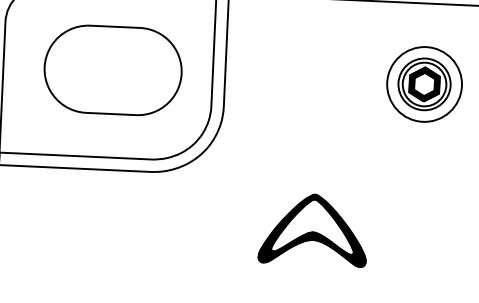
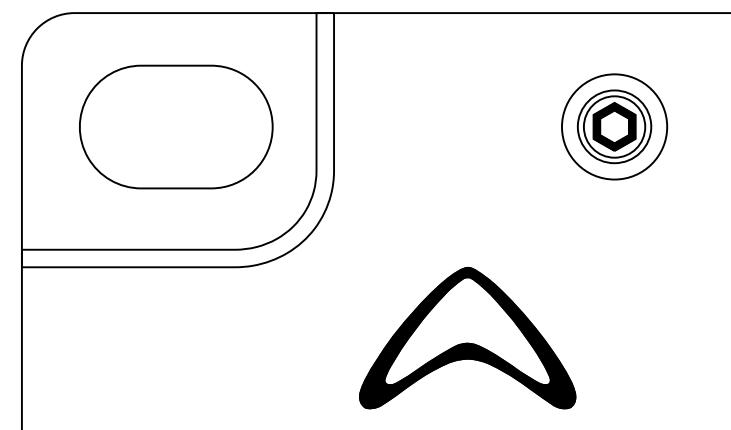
part: (313, 229) -> (467, 337), size x1.43

